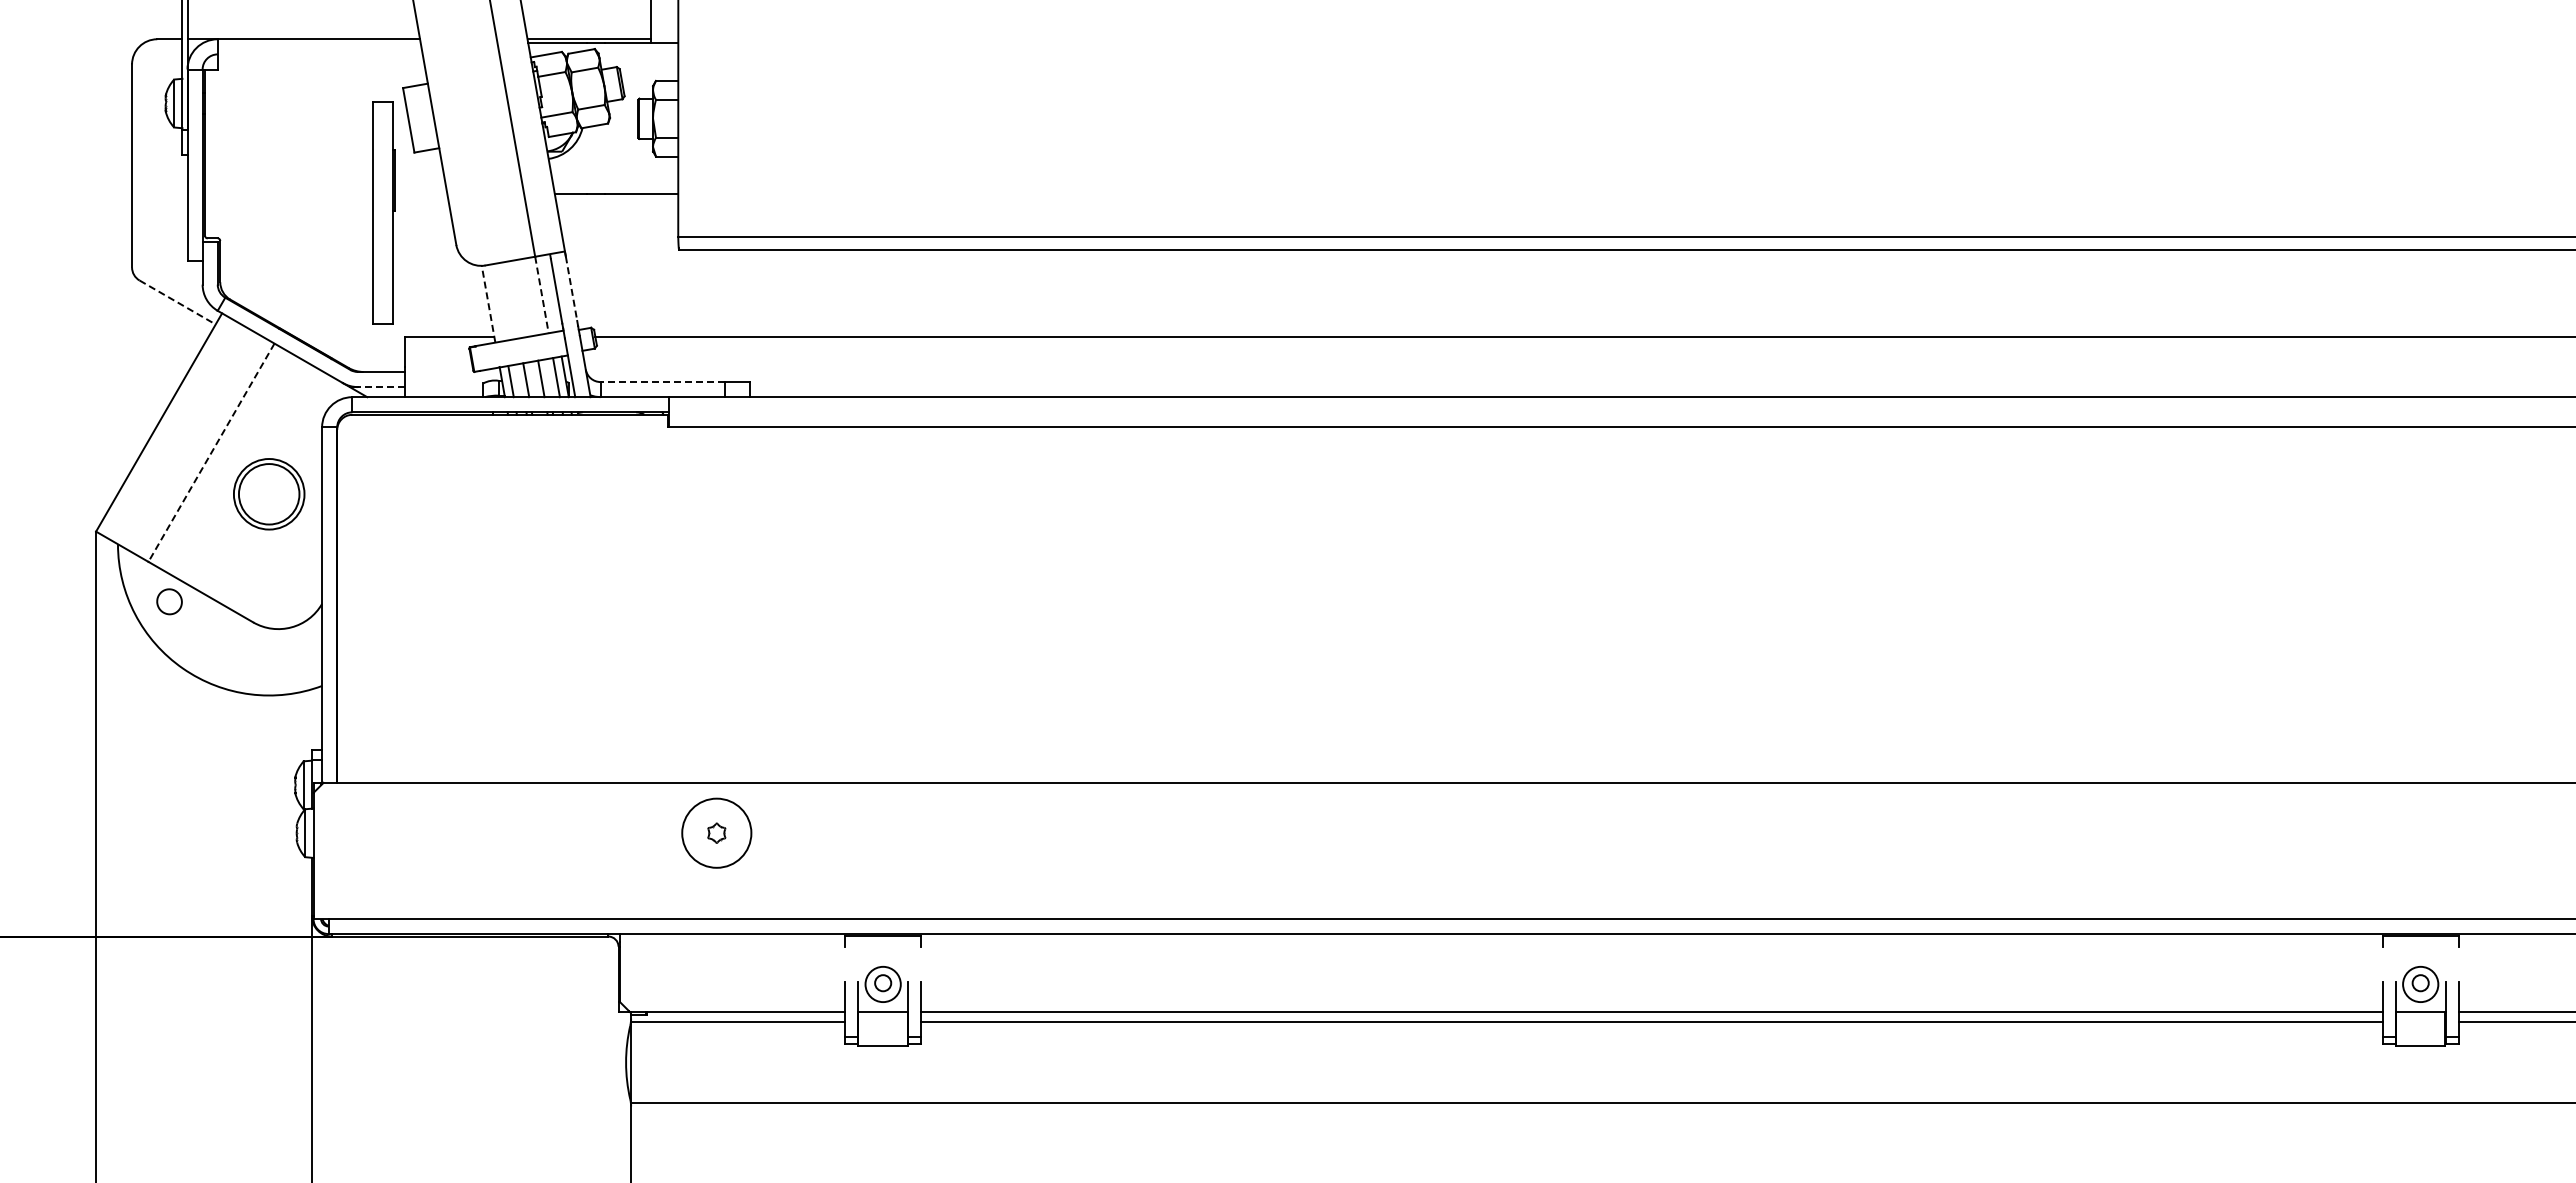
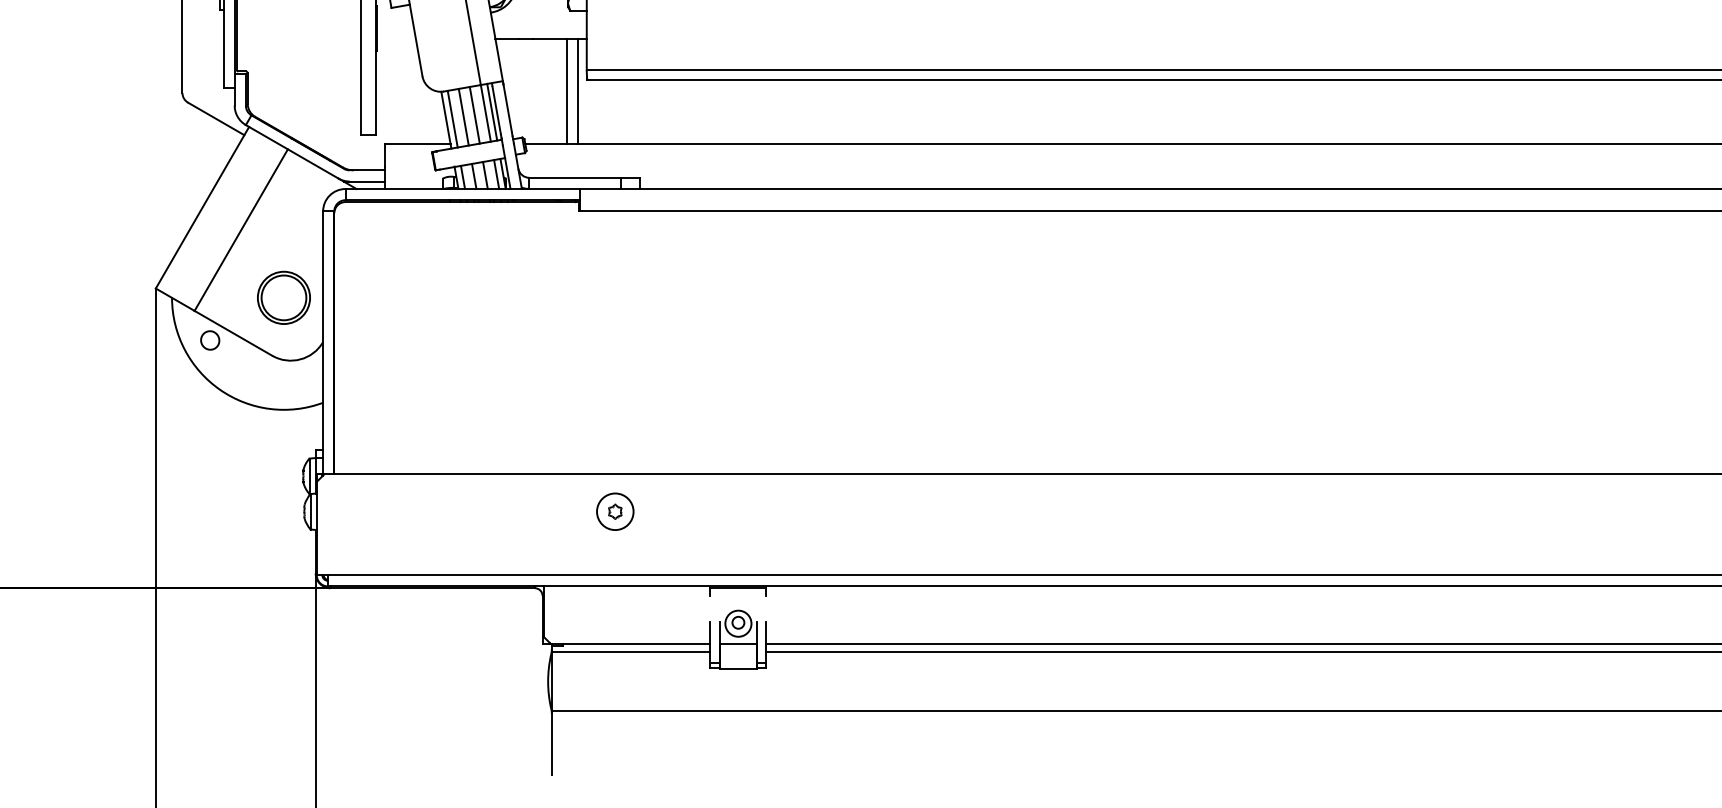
line: (651, 265) -> (566, 91), added
line: (666, 265) -> (578, 91), added
line: (571, 288) -> (507, 108), dashed -> solid
line: (550, 293) -> (492, 112), added
line: (541, 295) -> (485, 113), dashed -> solid
line: (526, 297) -> (474, 115), added
line: (511, 299) -> (463, 116), added
line: (177, 302) -> (216, 118), dashed -> solid
line: (496, 302) -> (452, 118), added
line: (488, 304) -> (446, 120), dashed -> solid
line: (662, 382) -> (575, 178), dashed -> solid
line: (381, 387) -> (367, 181), dashed -> solid
line: (211, 453) -> (241, 230), dashed -> solid
part: (269, 494) -> (284, 298), moved
circle: (716, 832) -> (615, 511), size x0.71

